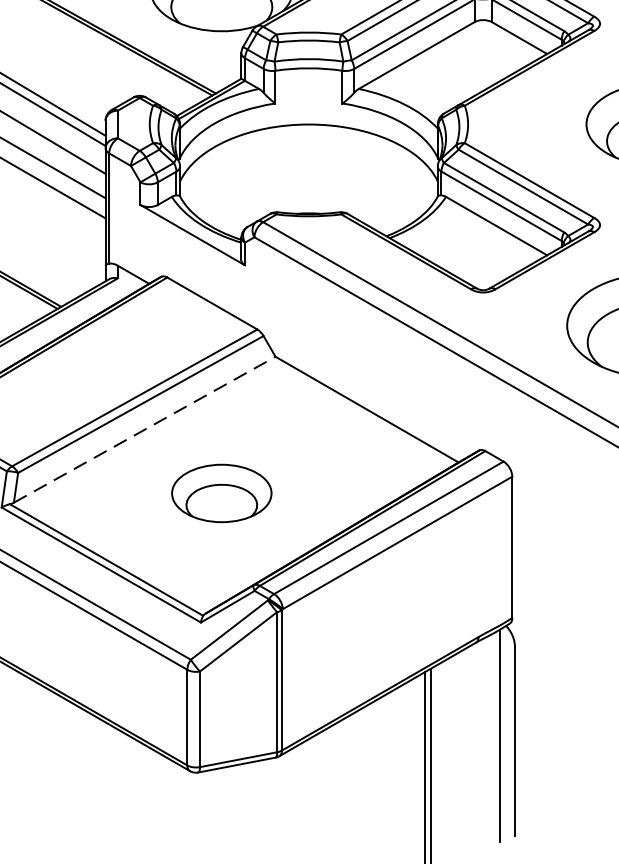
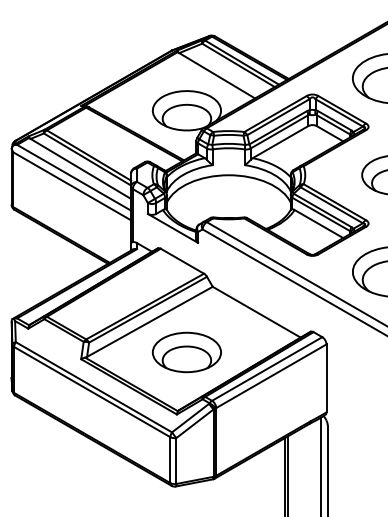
line: (143, 428) -> (149, 321), dashed -> solid
part: (220, 493) -> (186, 352), size x1.43

